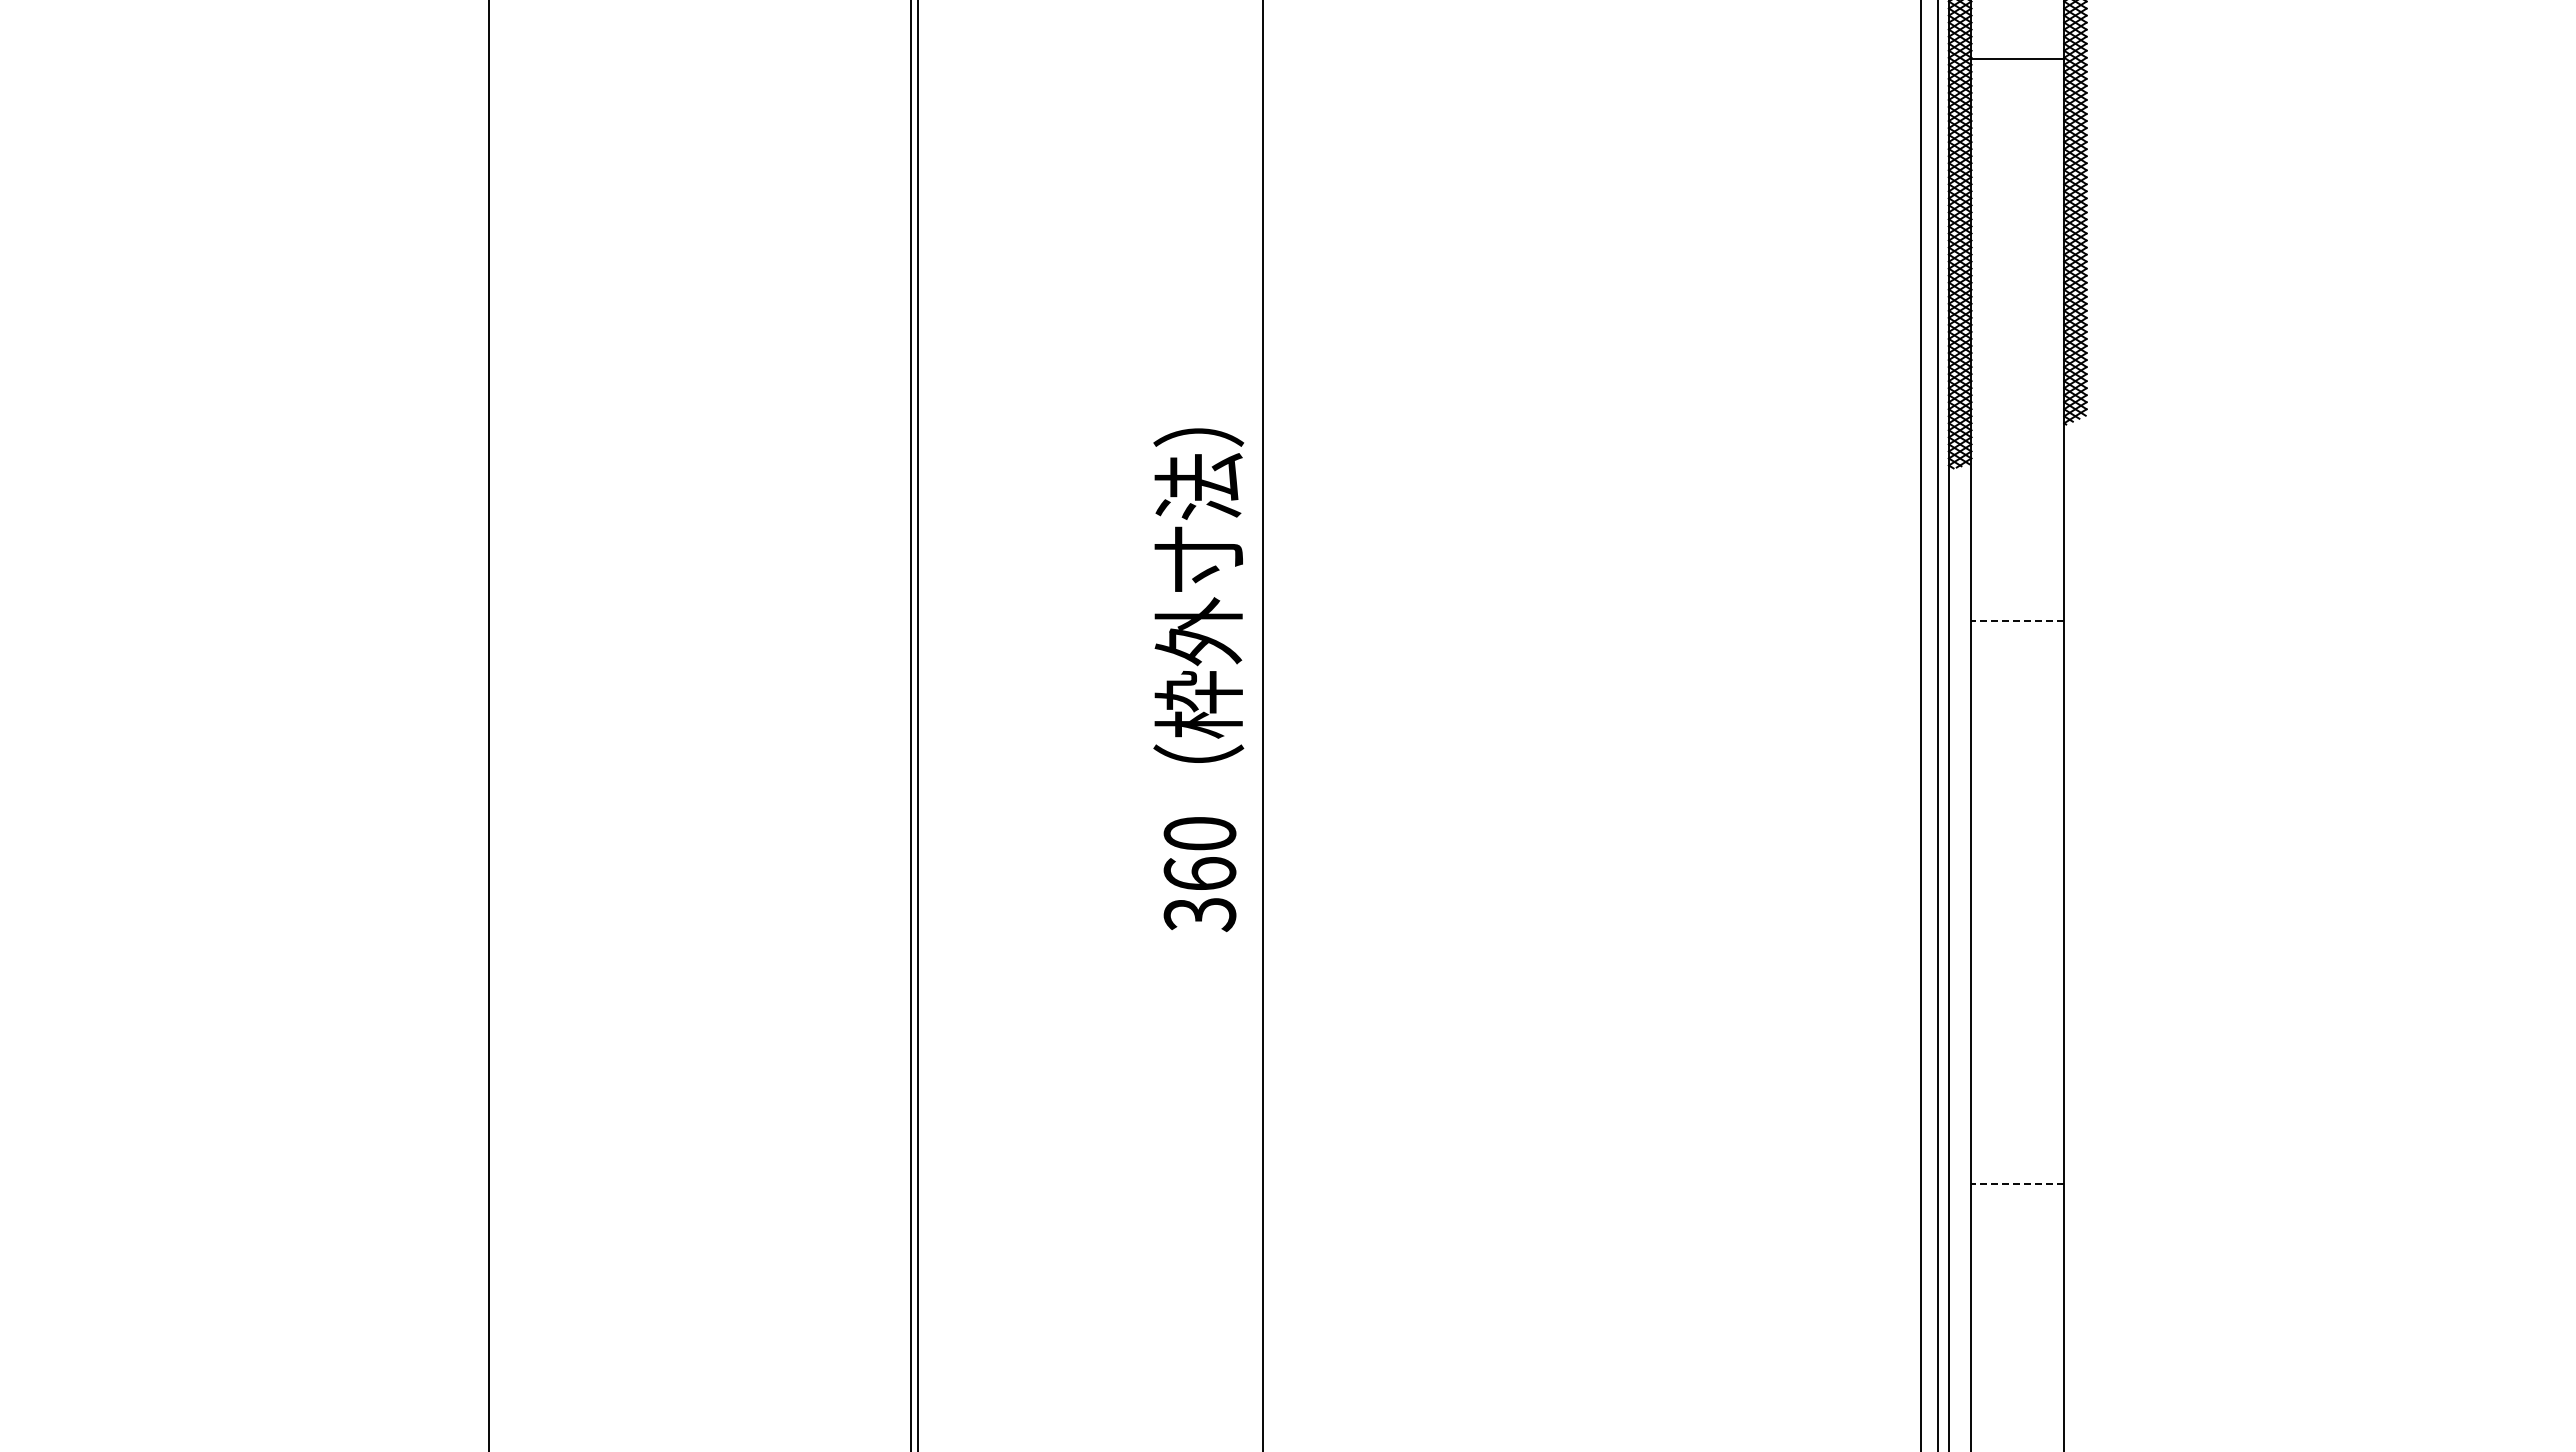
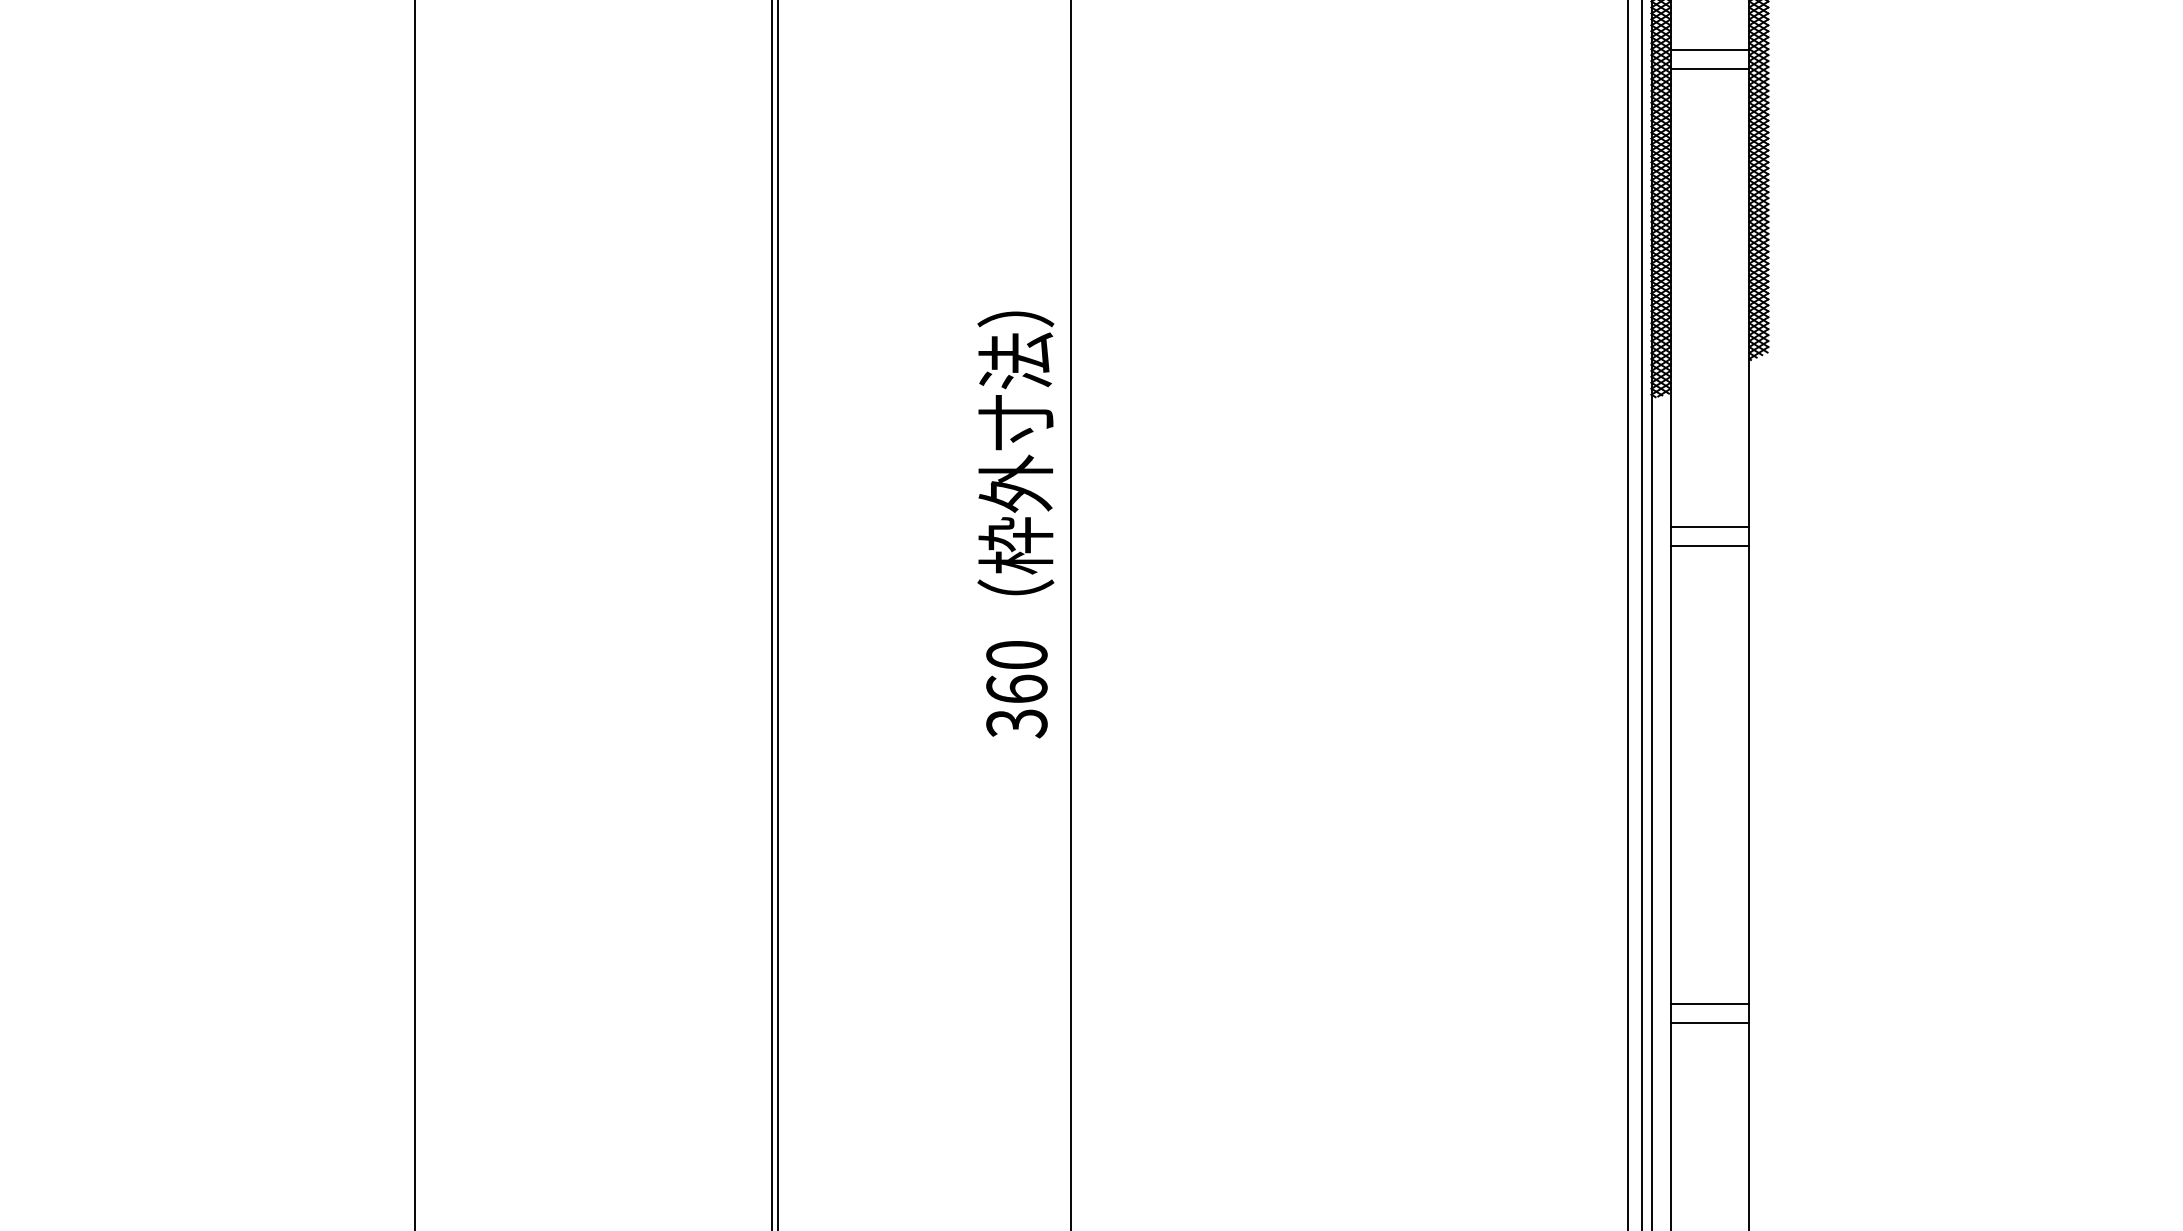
line: (2017, 81) -> (1709, 69), added
line: (2017, 621) -> (1709, 526), dashed -> solid
line: (2017, 643) -> (1709, 545), added
text: (1198, 680) -> (1015, 525), moved
line: (2017, 1183) -> (1709, 1003), dashed -> solid
line: (2017, 1206) -> (1709, 1022), added

